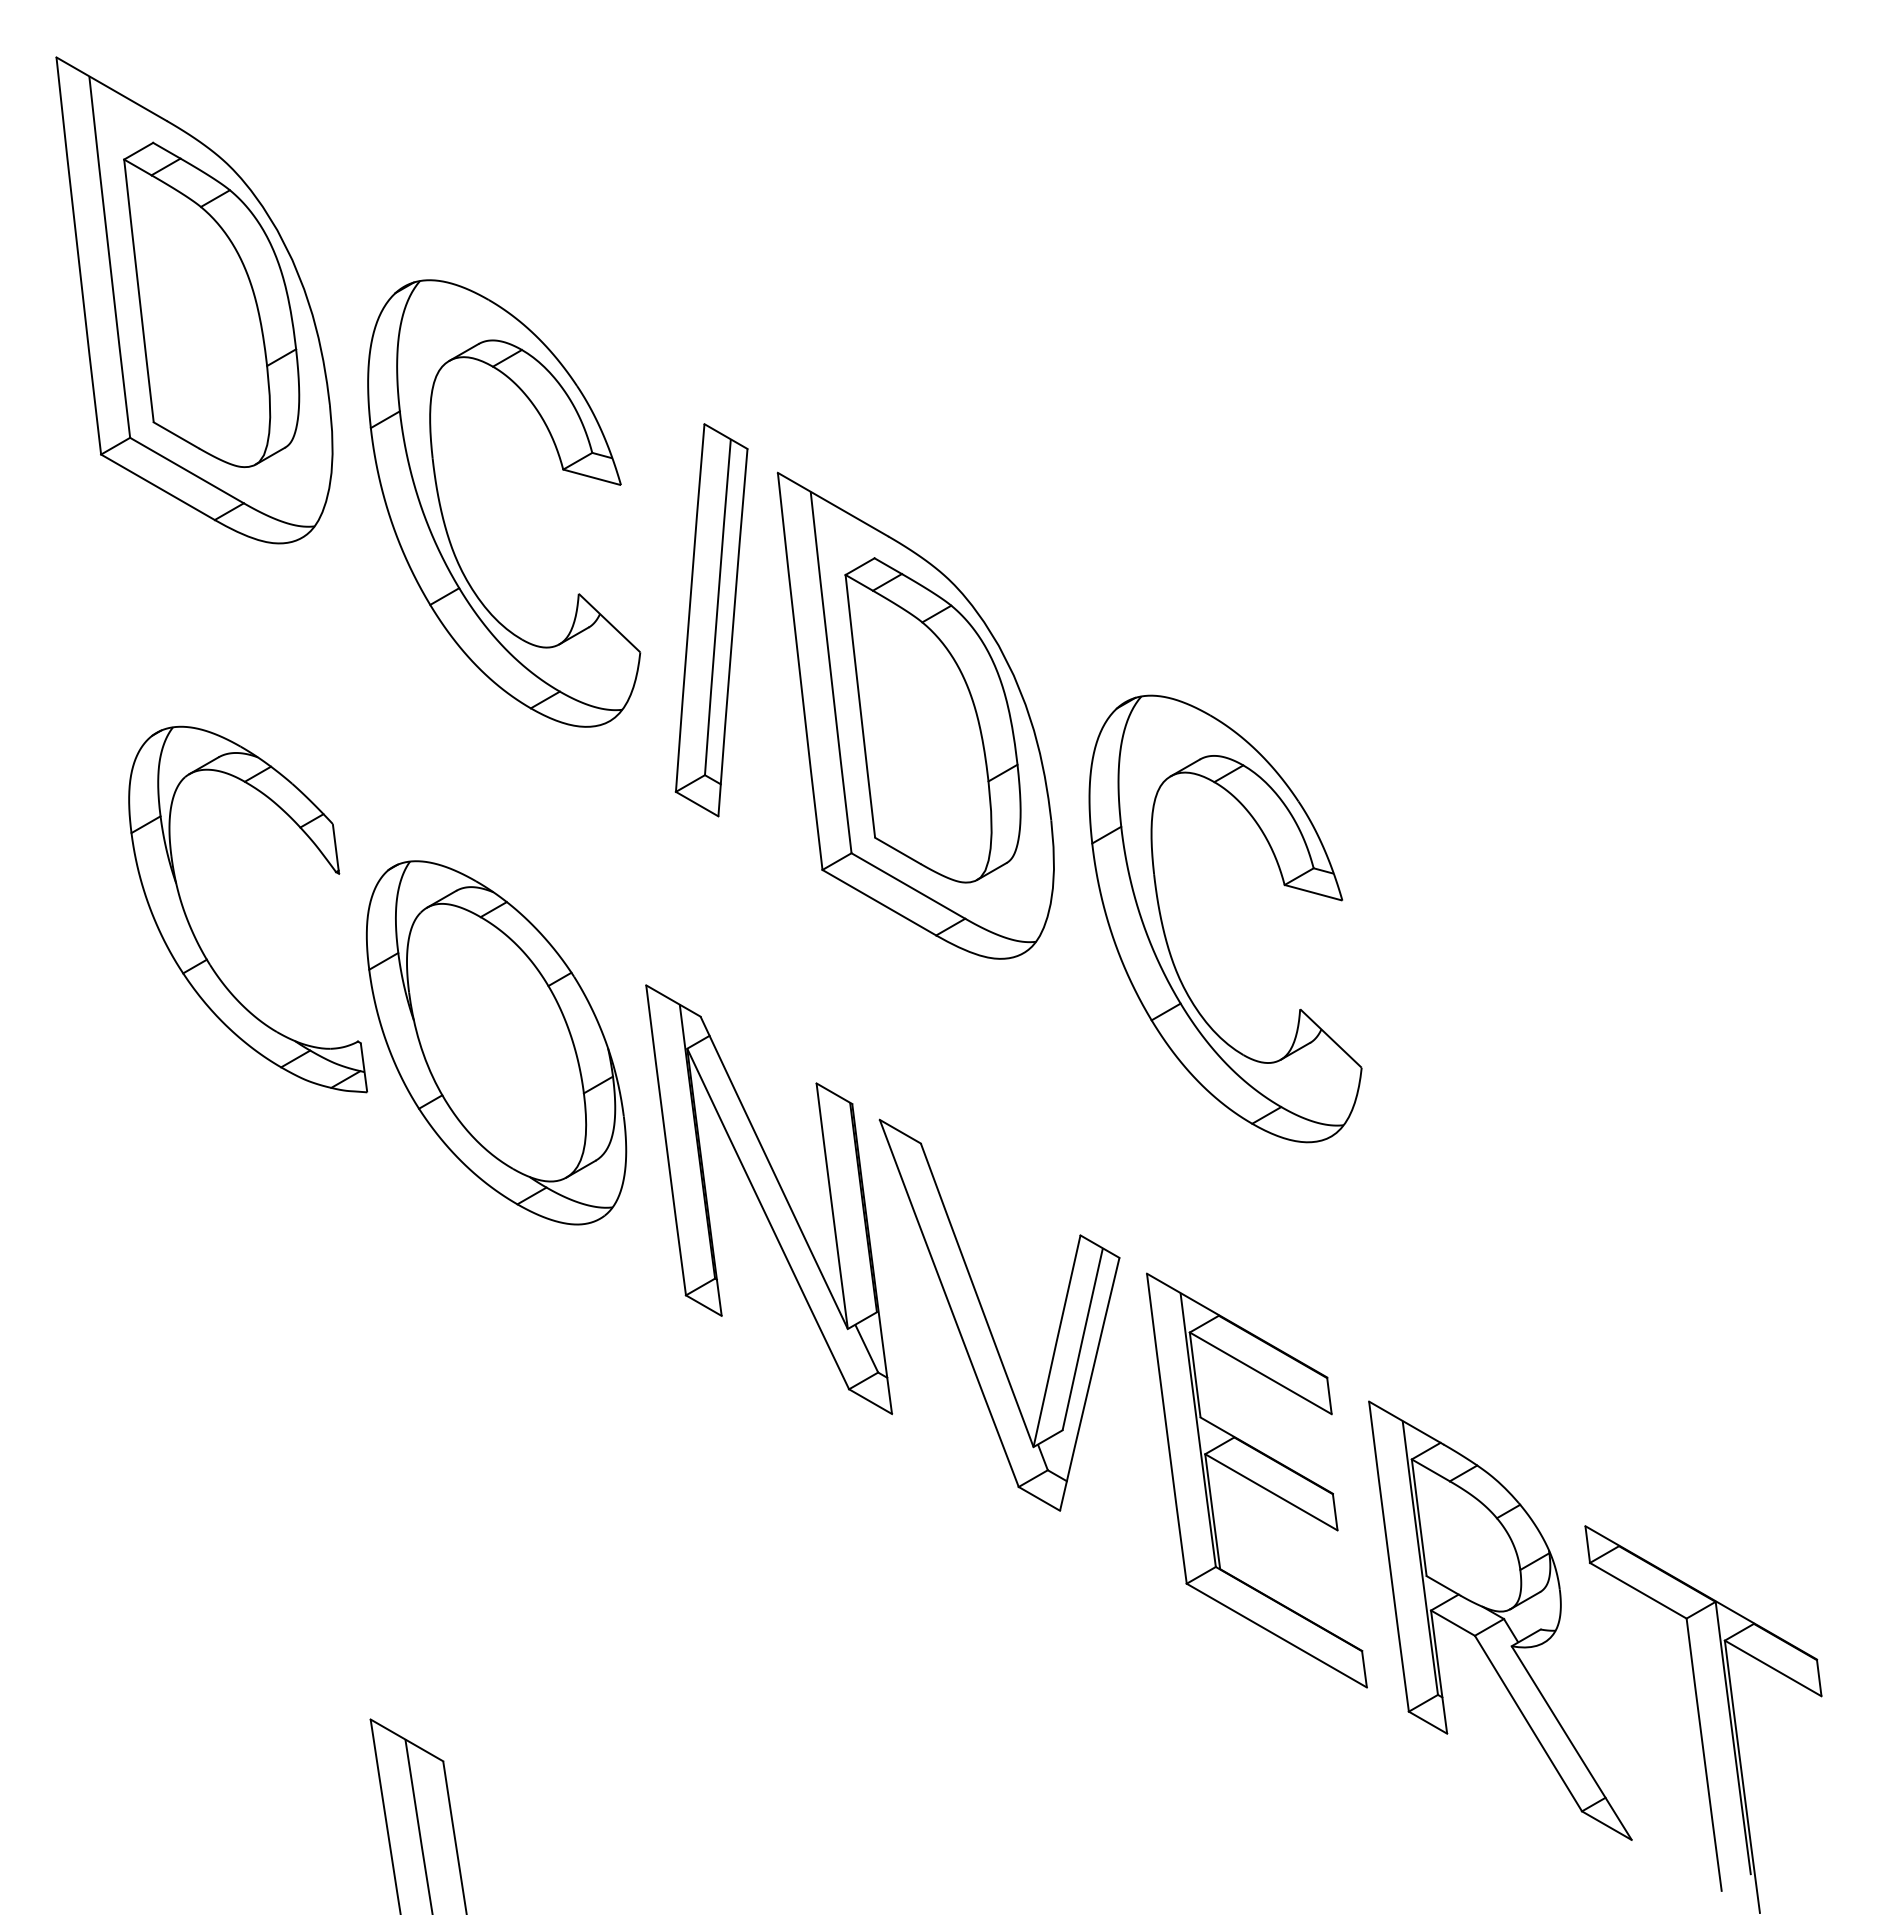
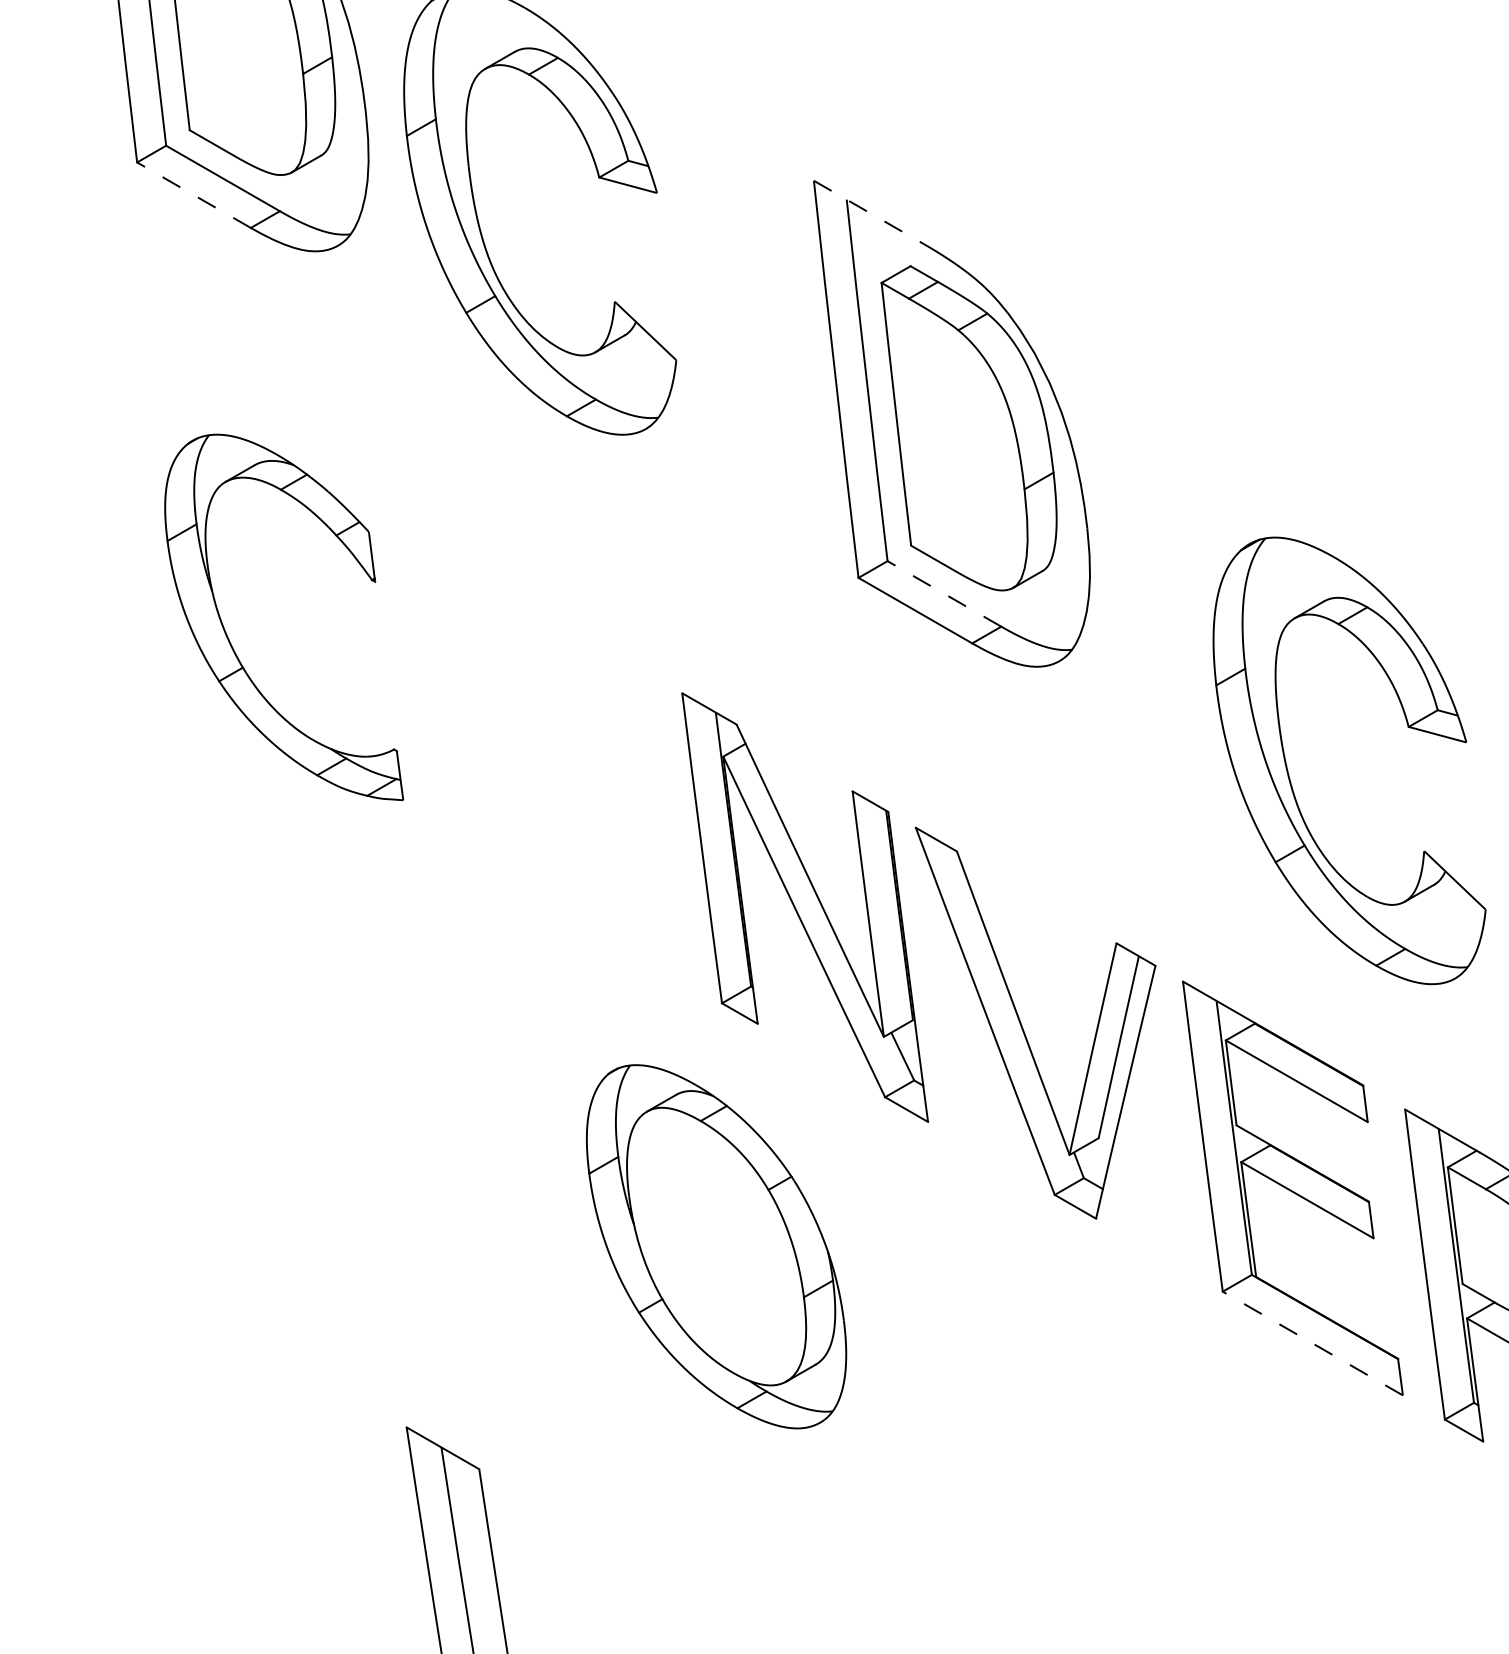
line: (157, 487) -> (193, 195), solid -> dashed
line: (833, 504) -> (869, 212), solid -> dashed
part: (711, 620) -> (747, 328), removed
line: (908, 886) -> (944, 594), solid -> dashed
part: (1165, 932) -> (1289, 774), moved
part: (496, 1042) -> (716, 1246), moved
line: (1276, 1635) -> (1312, 1343), solid -> dashed

